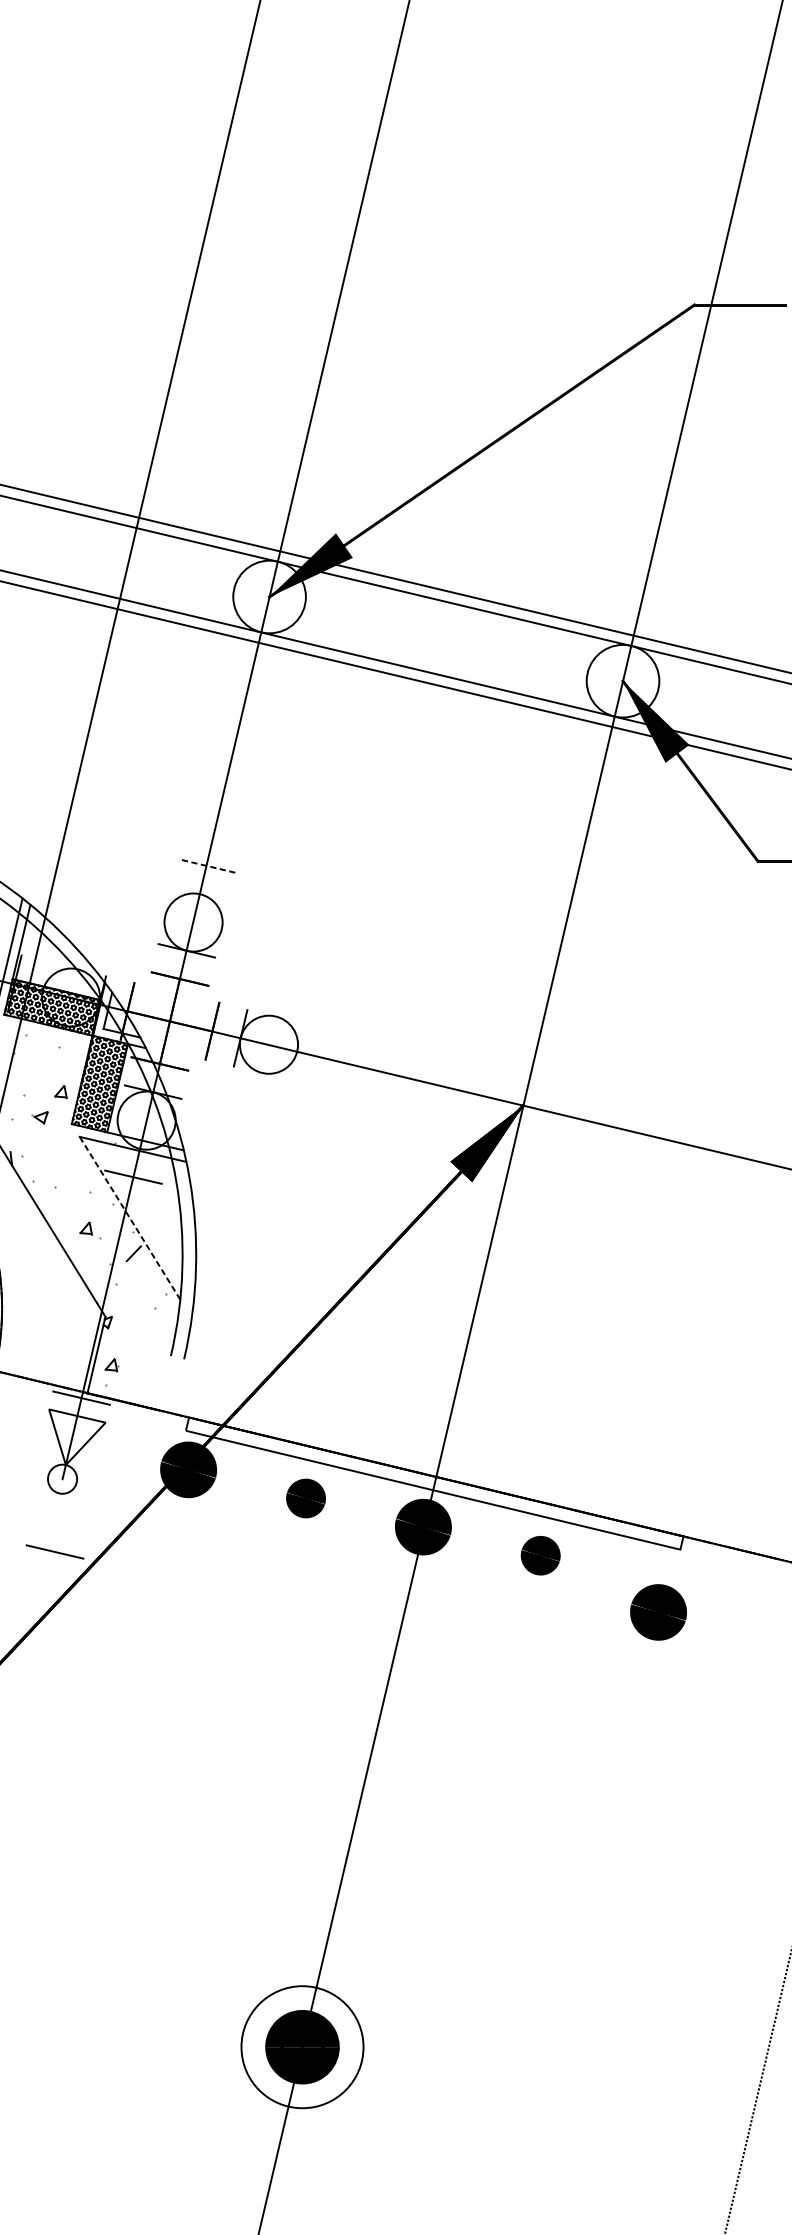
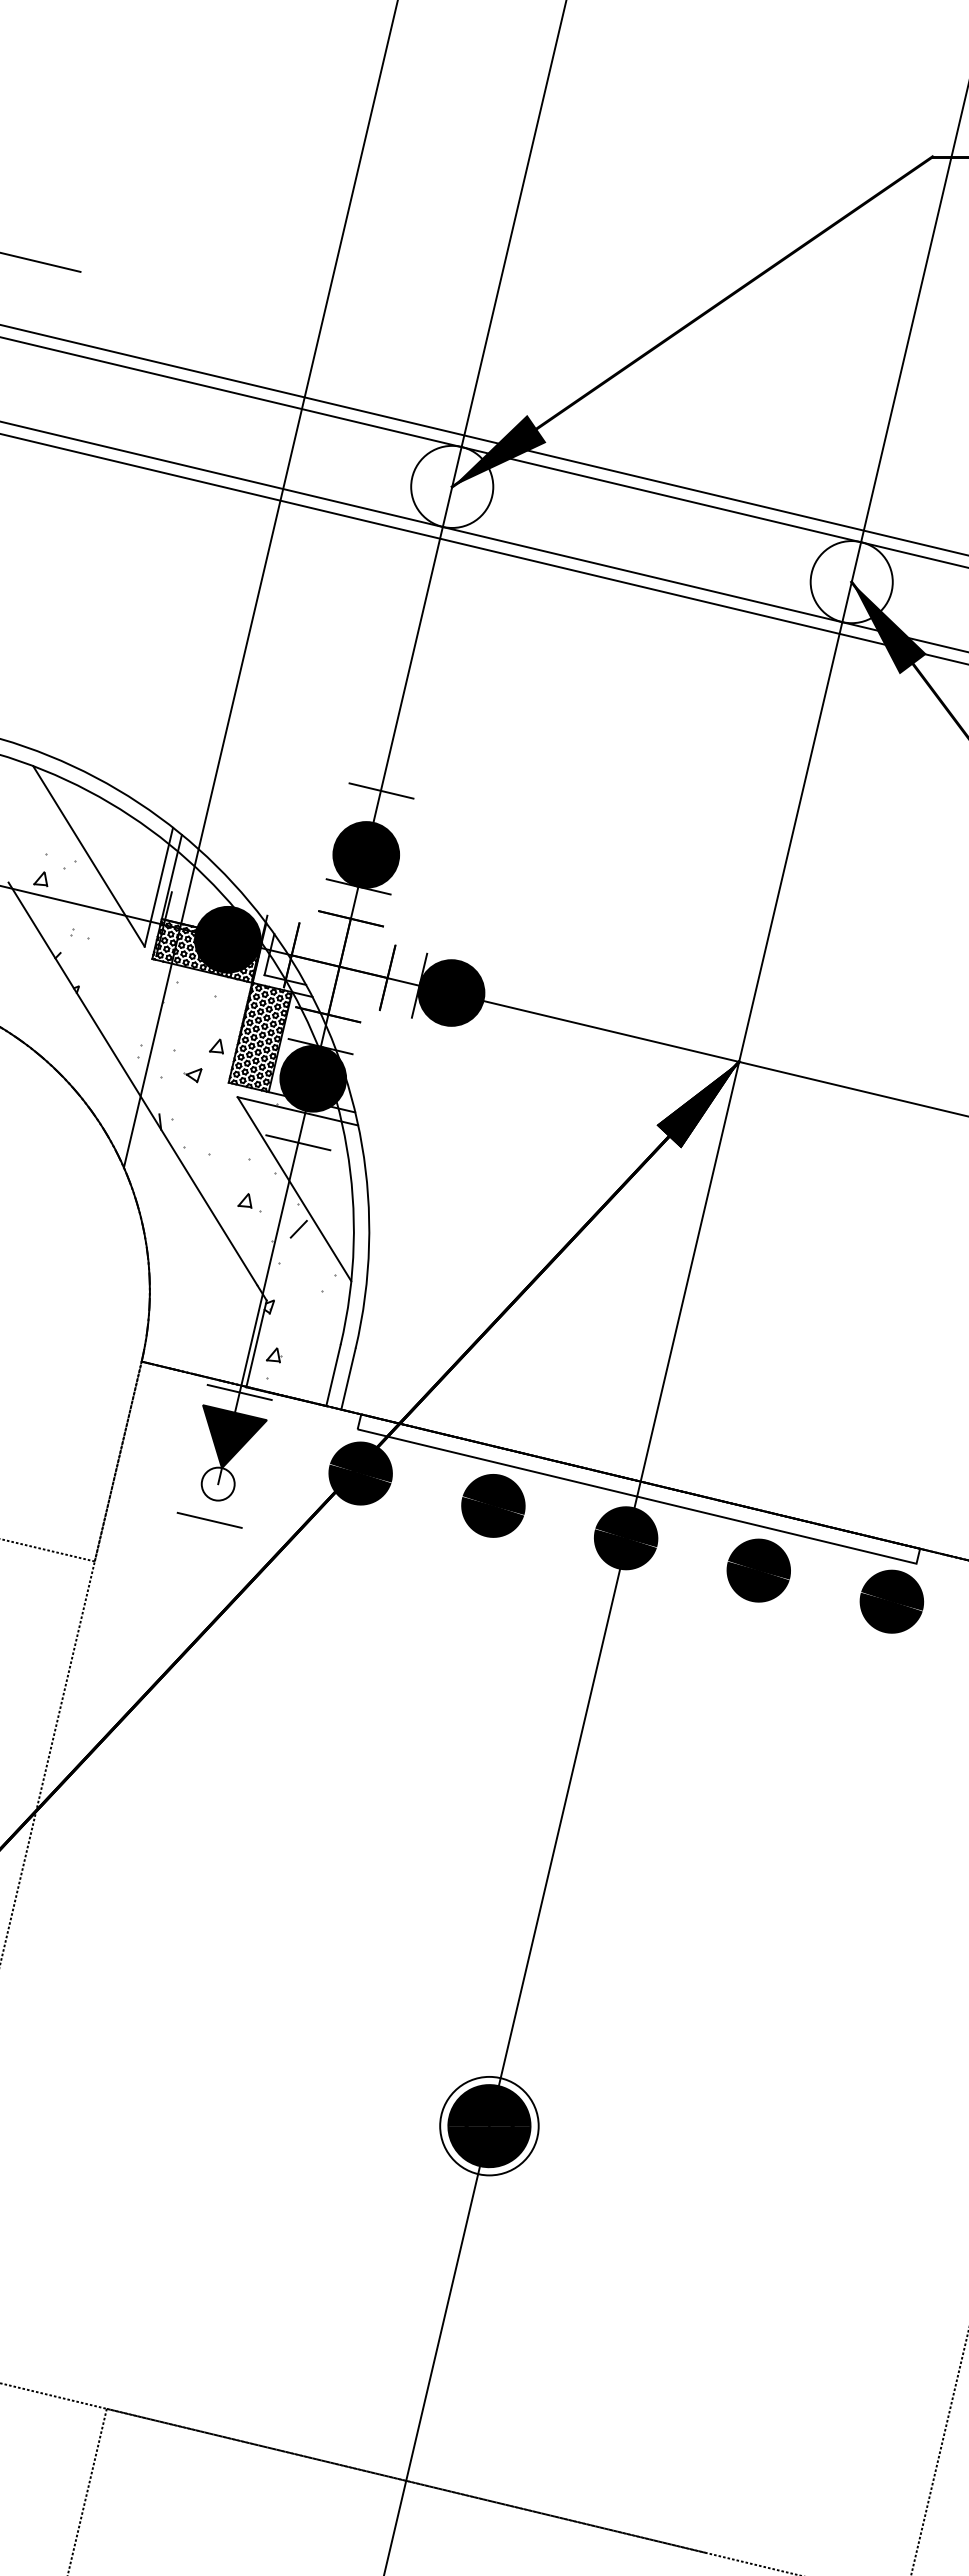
line: (207, 866) -> (381, 791), dashed -> solid
fill: (193, 922) -> (366, 854), added
fill: (70, 997) -> (227, 939), added
fill: (268, 1044) -> (451, 992), added
fill: (146, 1120) -> (313, 1078), added
line: (130, 1217) -> (294, 1188), dashed -> solid
line: (164, 1383) -> (333, 1375), added
line: (177, 1385) -> (348, 1378), added
fill: (76, 1437) -> (234, 1436), added
part: (306, 1498) -> (493, 1505), size x1.43
line: (54, 1551) -> (209, 1519), moved
part: (540, 1555) -> (758, 1570), size x1.43
part: (658, 1612) -> (891, 1601), moved
circle: (302, 2046) -> (489, 2125), size x0.71

